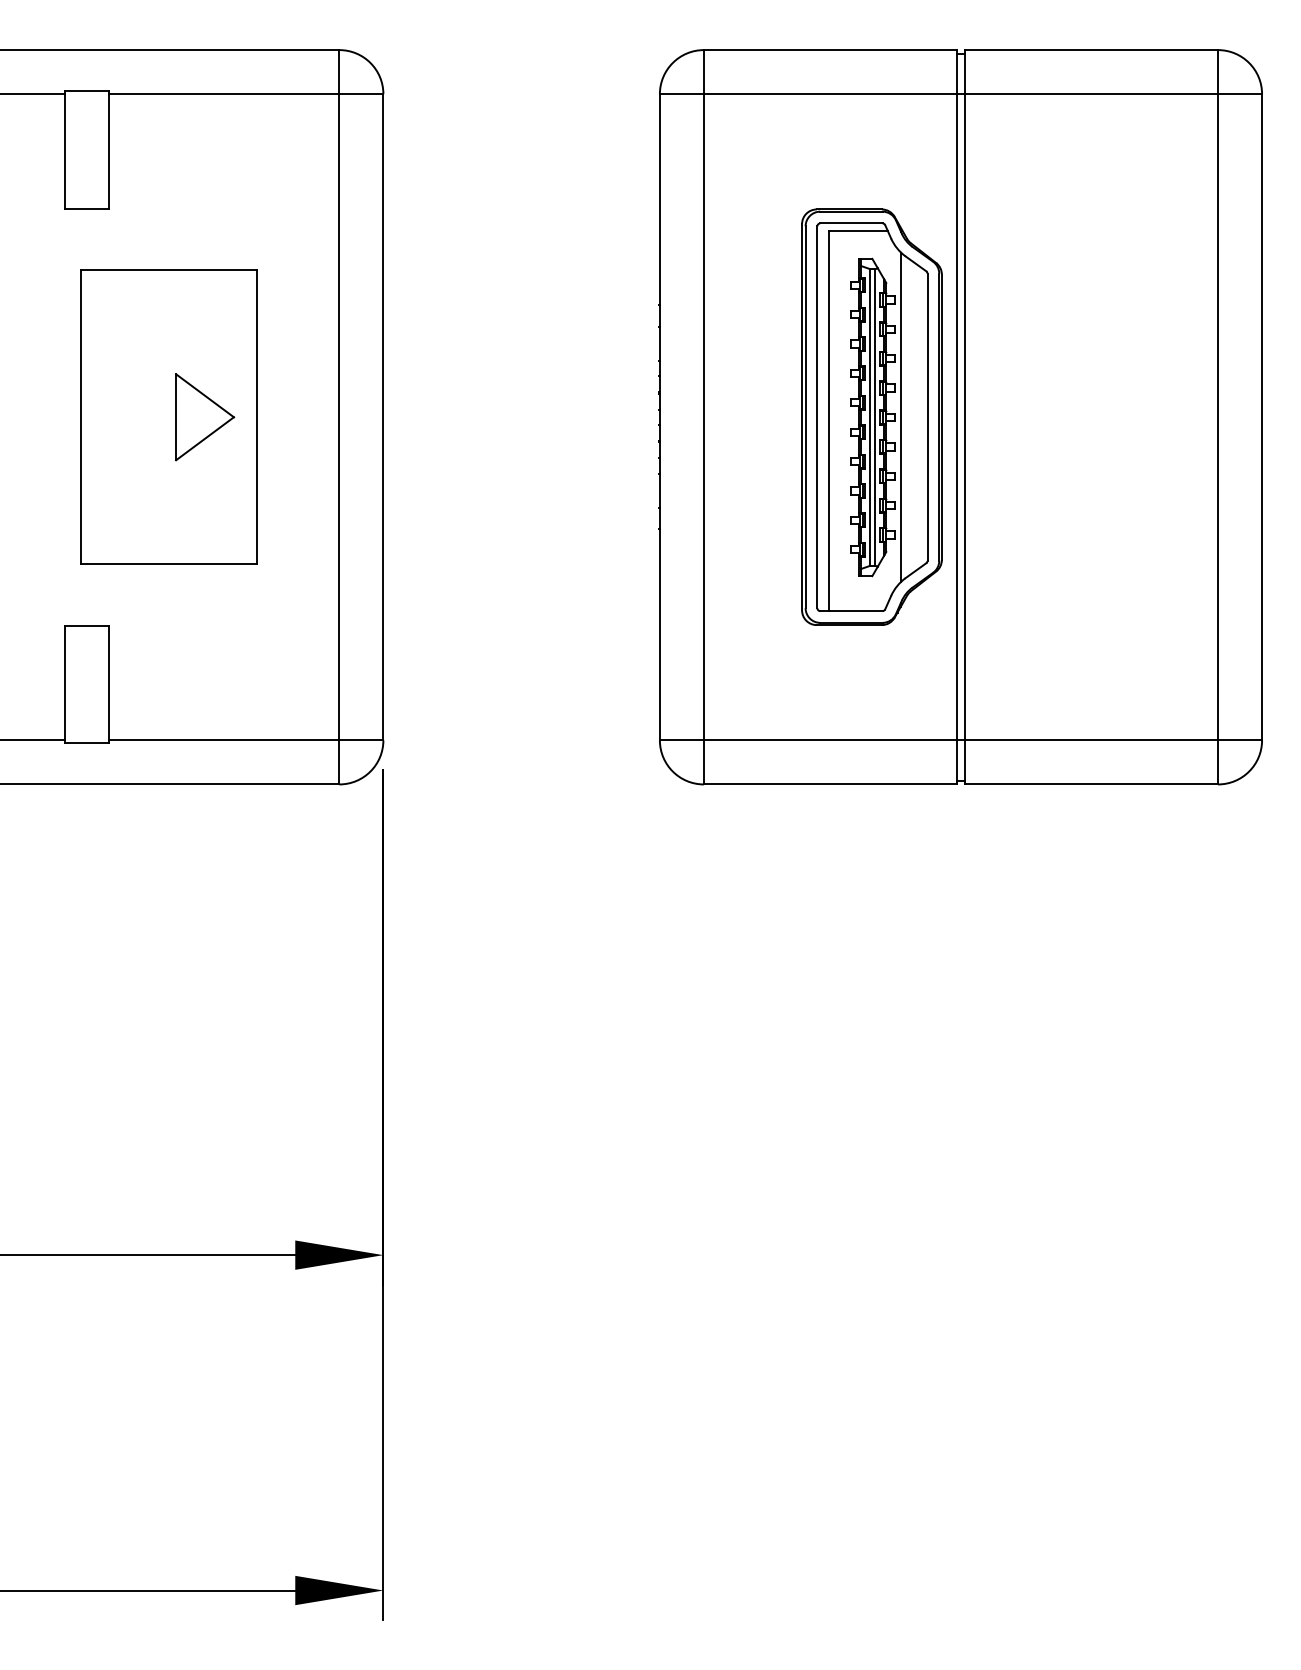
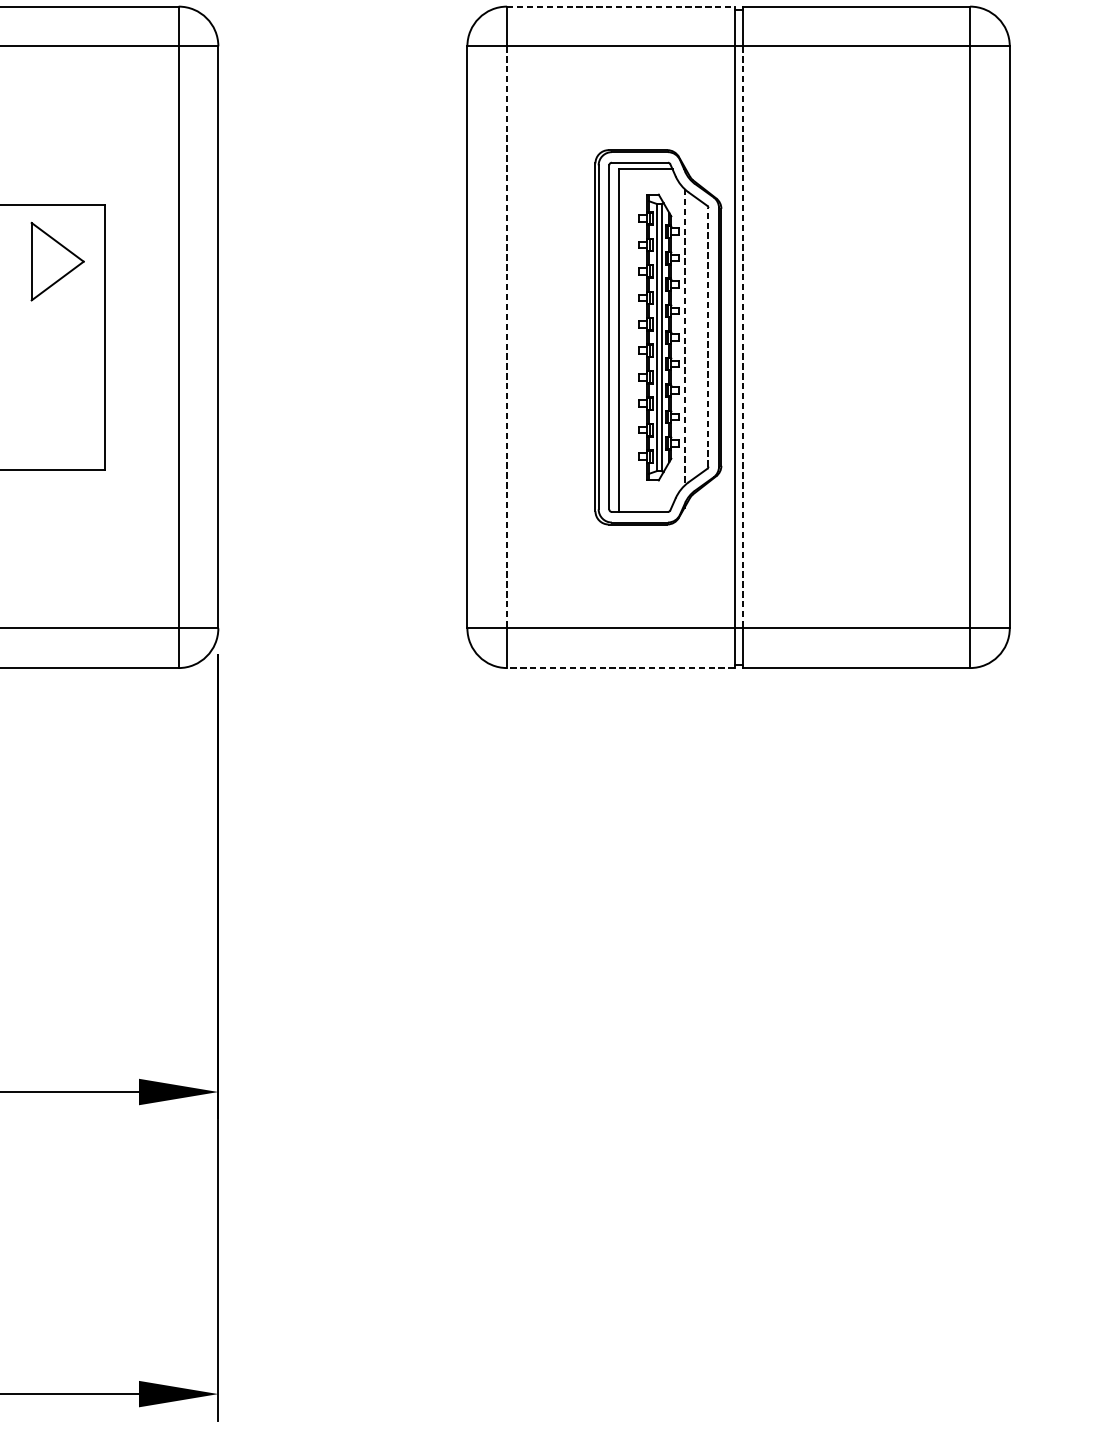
line: (830, 50) -> (621, 6), solid -> dashed
part: (205, 417) -> (58, 261), moved
line: (703, 417) -> (506, 337), solid -> dashed
line: (900, 417) -> (684, 337), solid -> dashed
line: (927, 417) -> (708, 337), solid -> dashed
line: (965, 417) -> (742, 337), solid -> dashed
line: (829, 784) -> (620, 668), solid -> dashed

